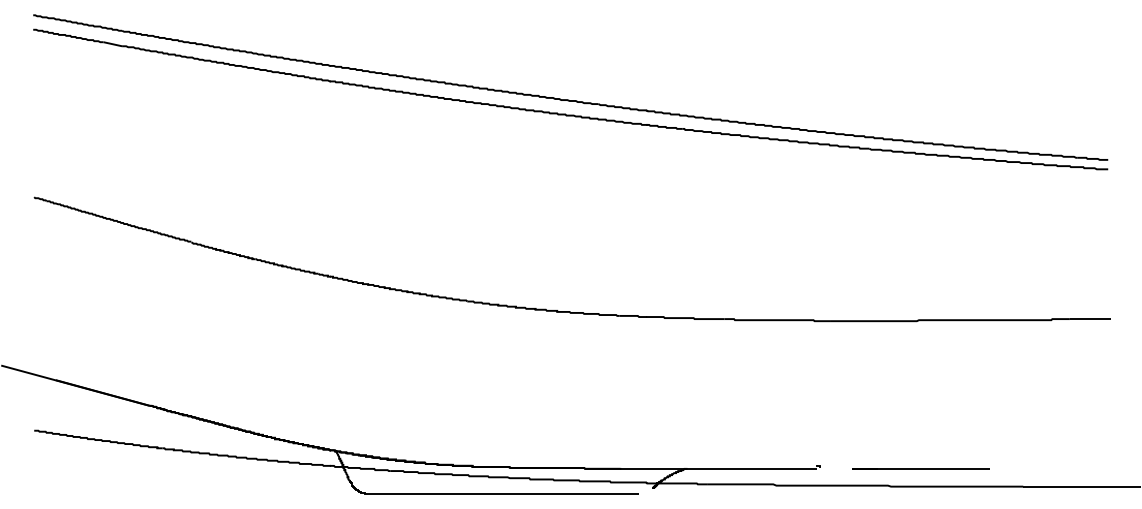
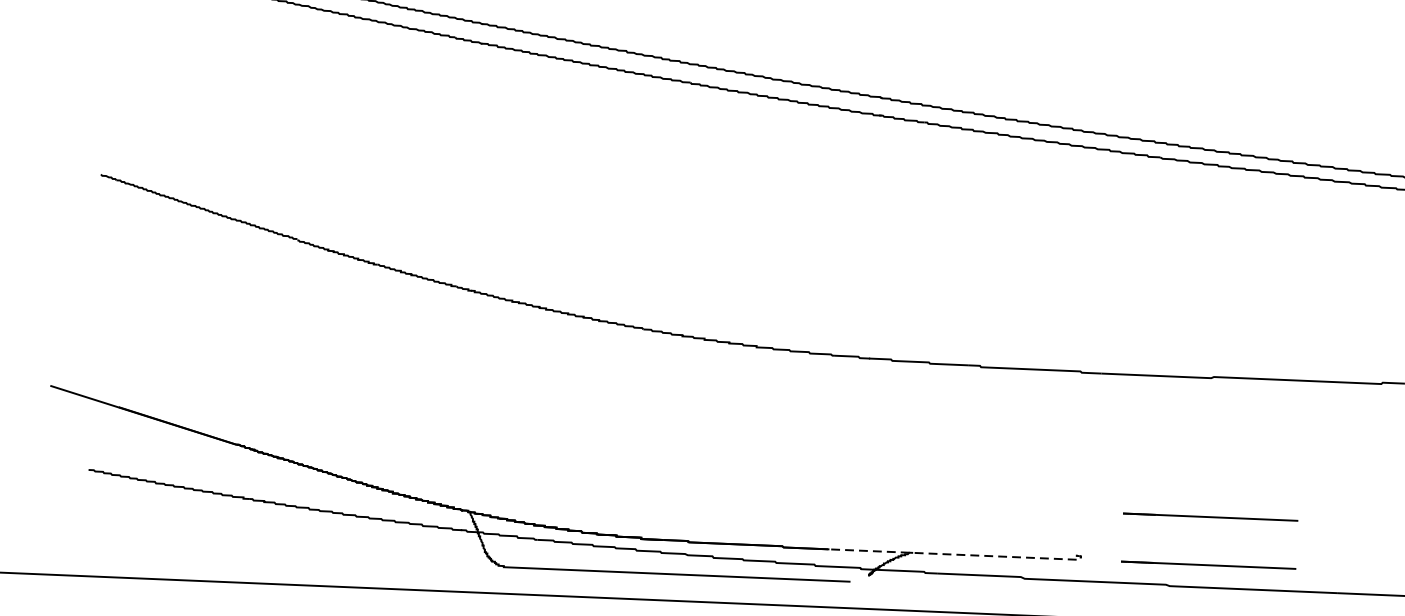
line: (920, 430) -> (1210, 516), added
line: (718, 468) -> (952, 554), solid -> dashed

